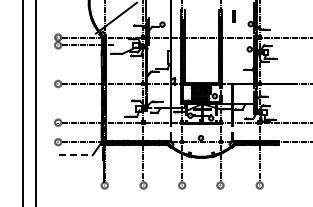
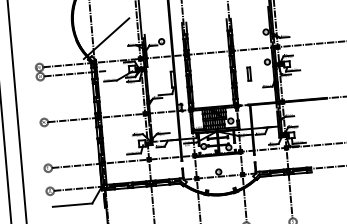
part: (233, 16) -> (249, 74), moved
line: (76, 155) -> (73, 205), dashed -> solid

